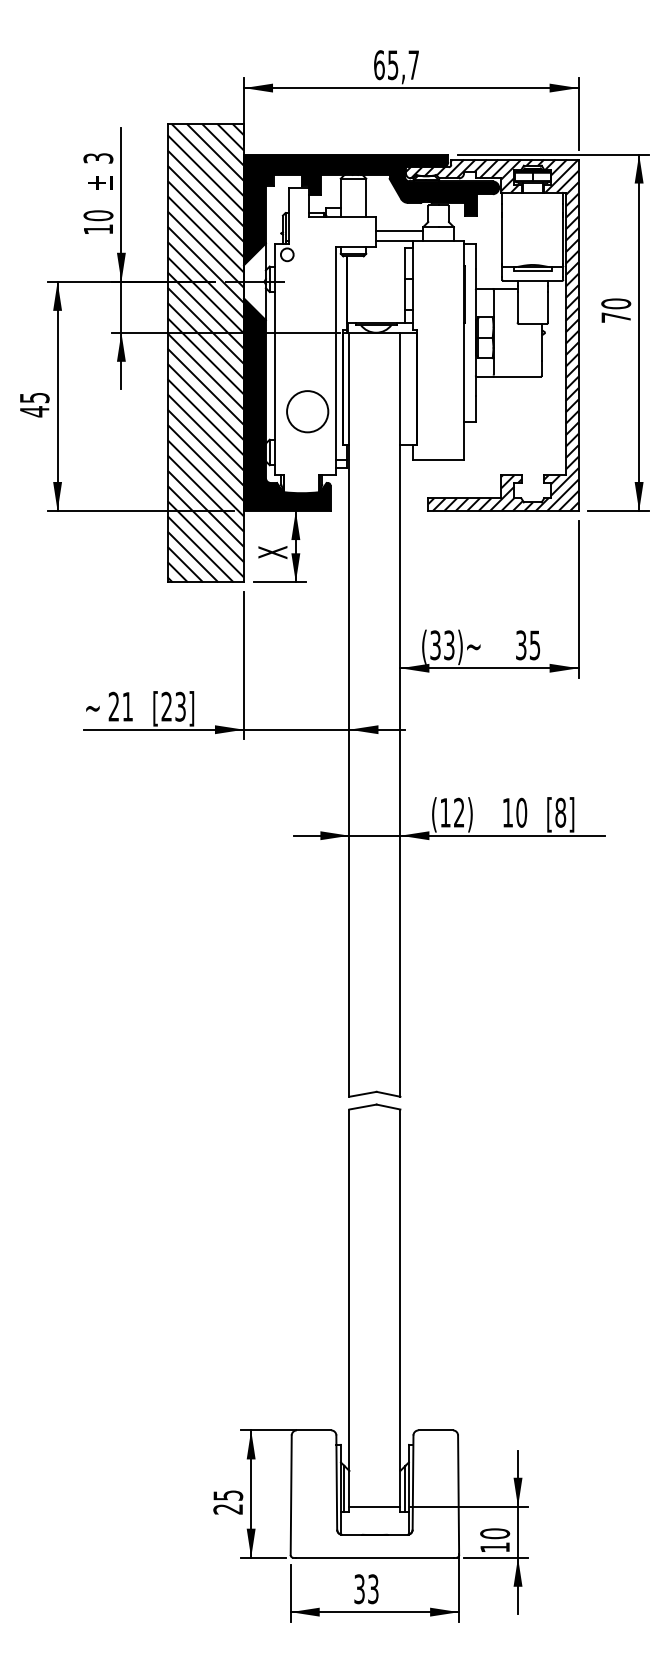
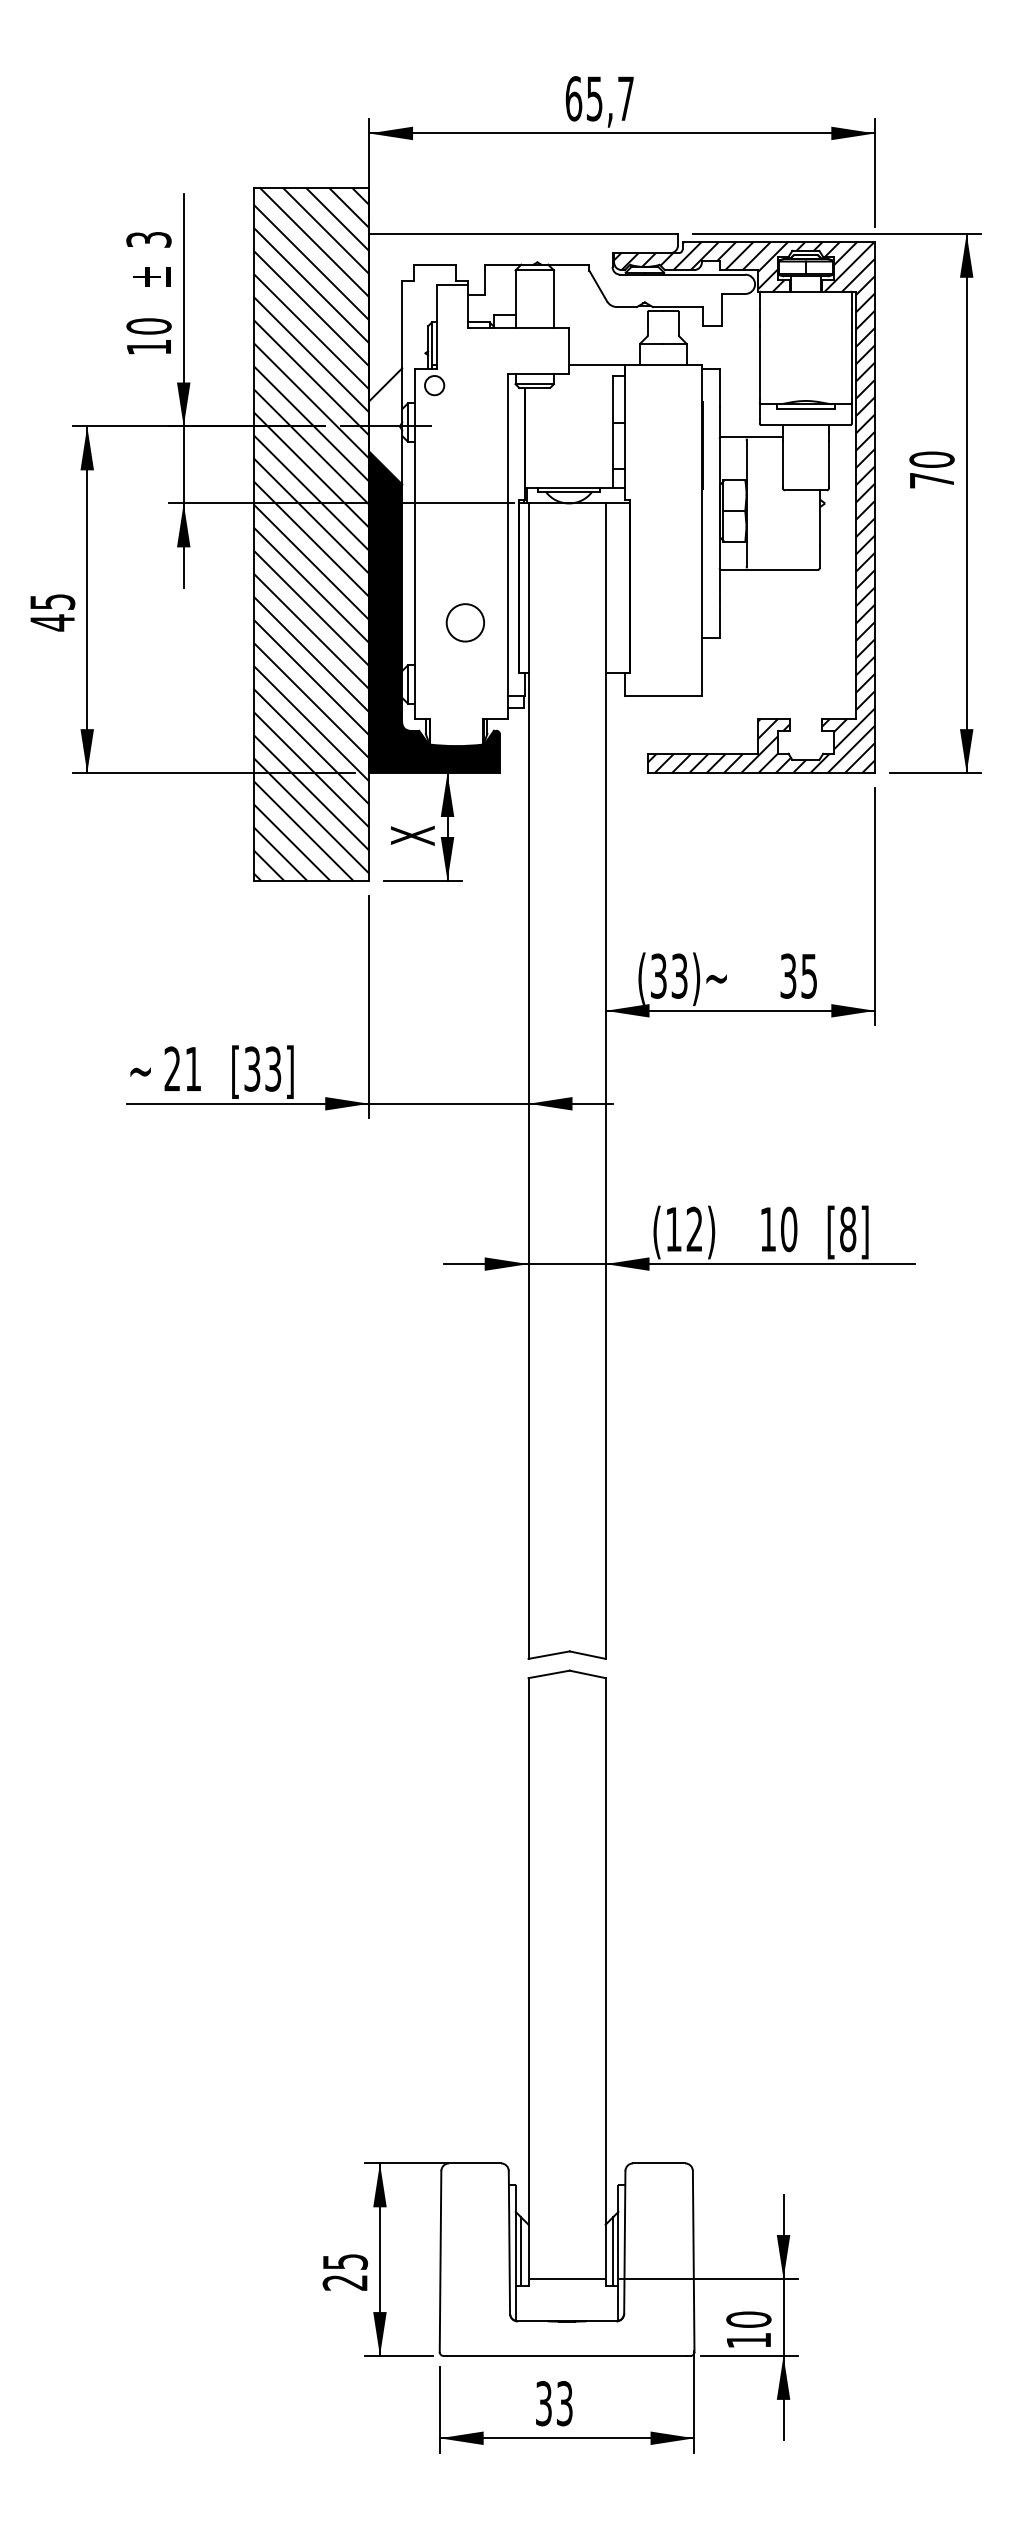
fill: (371, 209) -> (561, 317), removed
line: (399, 230) -> (604, 348), removed
circle: (307, 411) -> (465, 622), size x0.6
text: (166, 706) -> (251, 1068), [23] -> [33]

